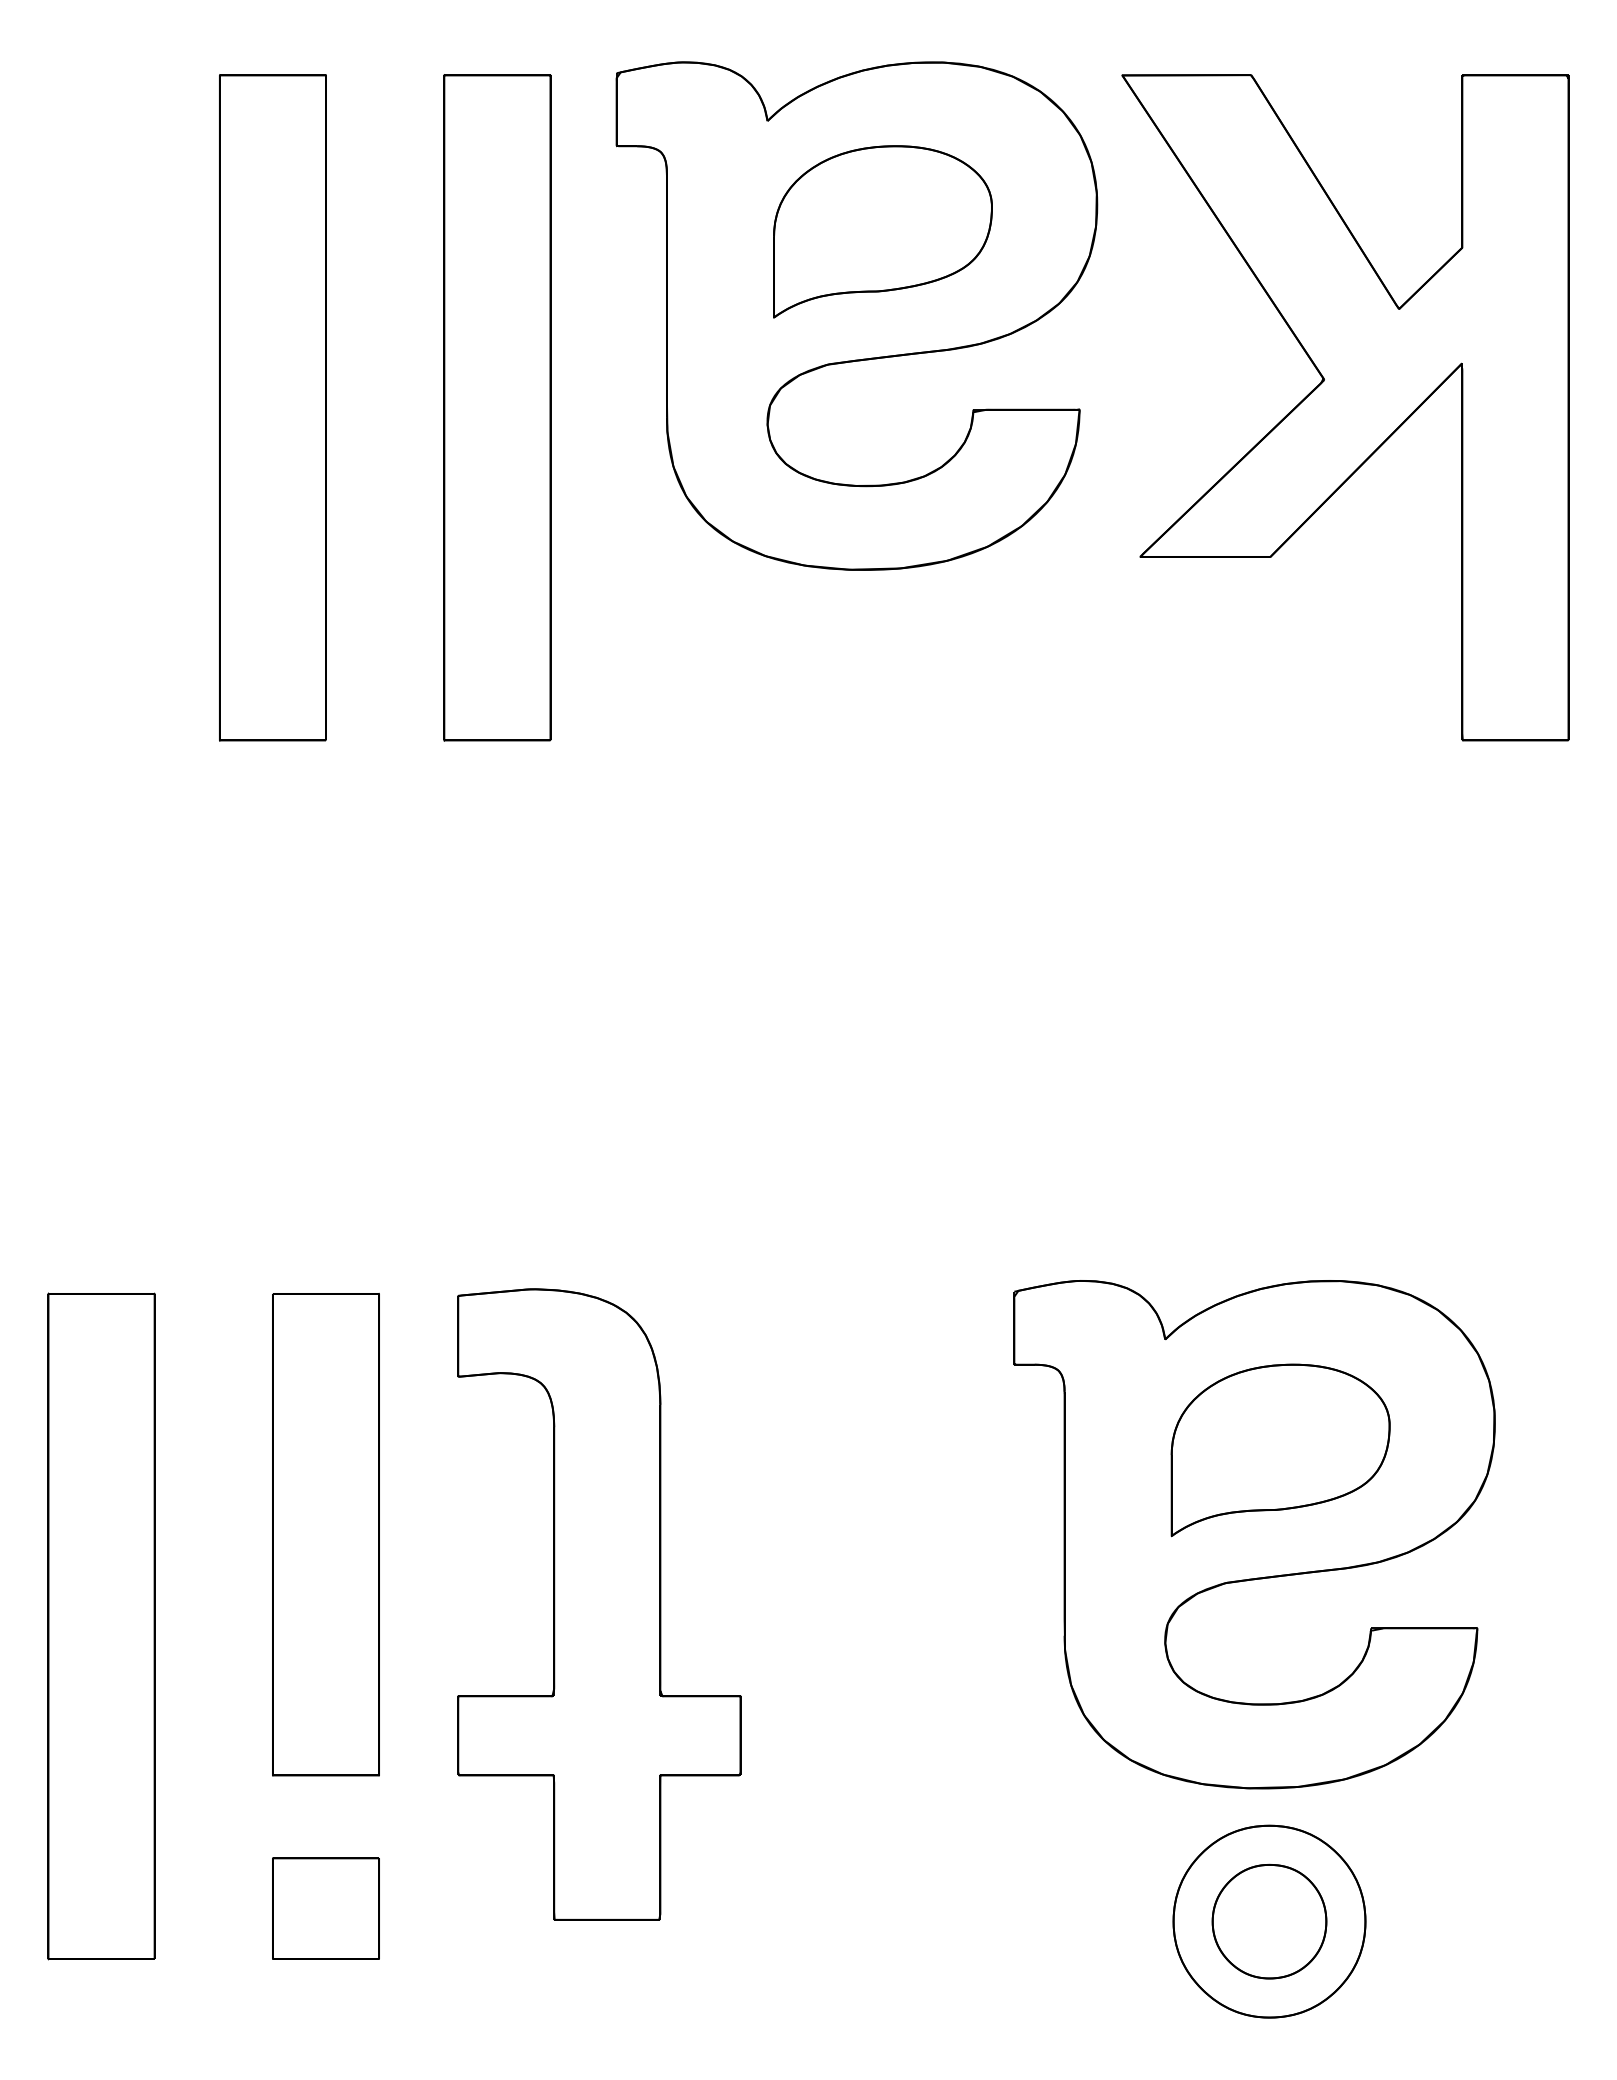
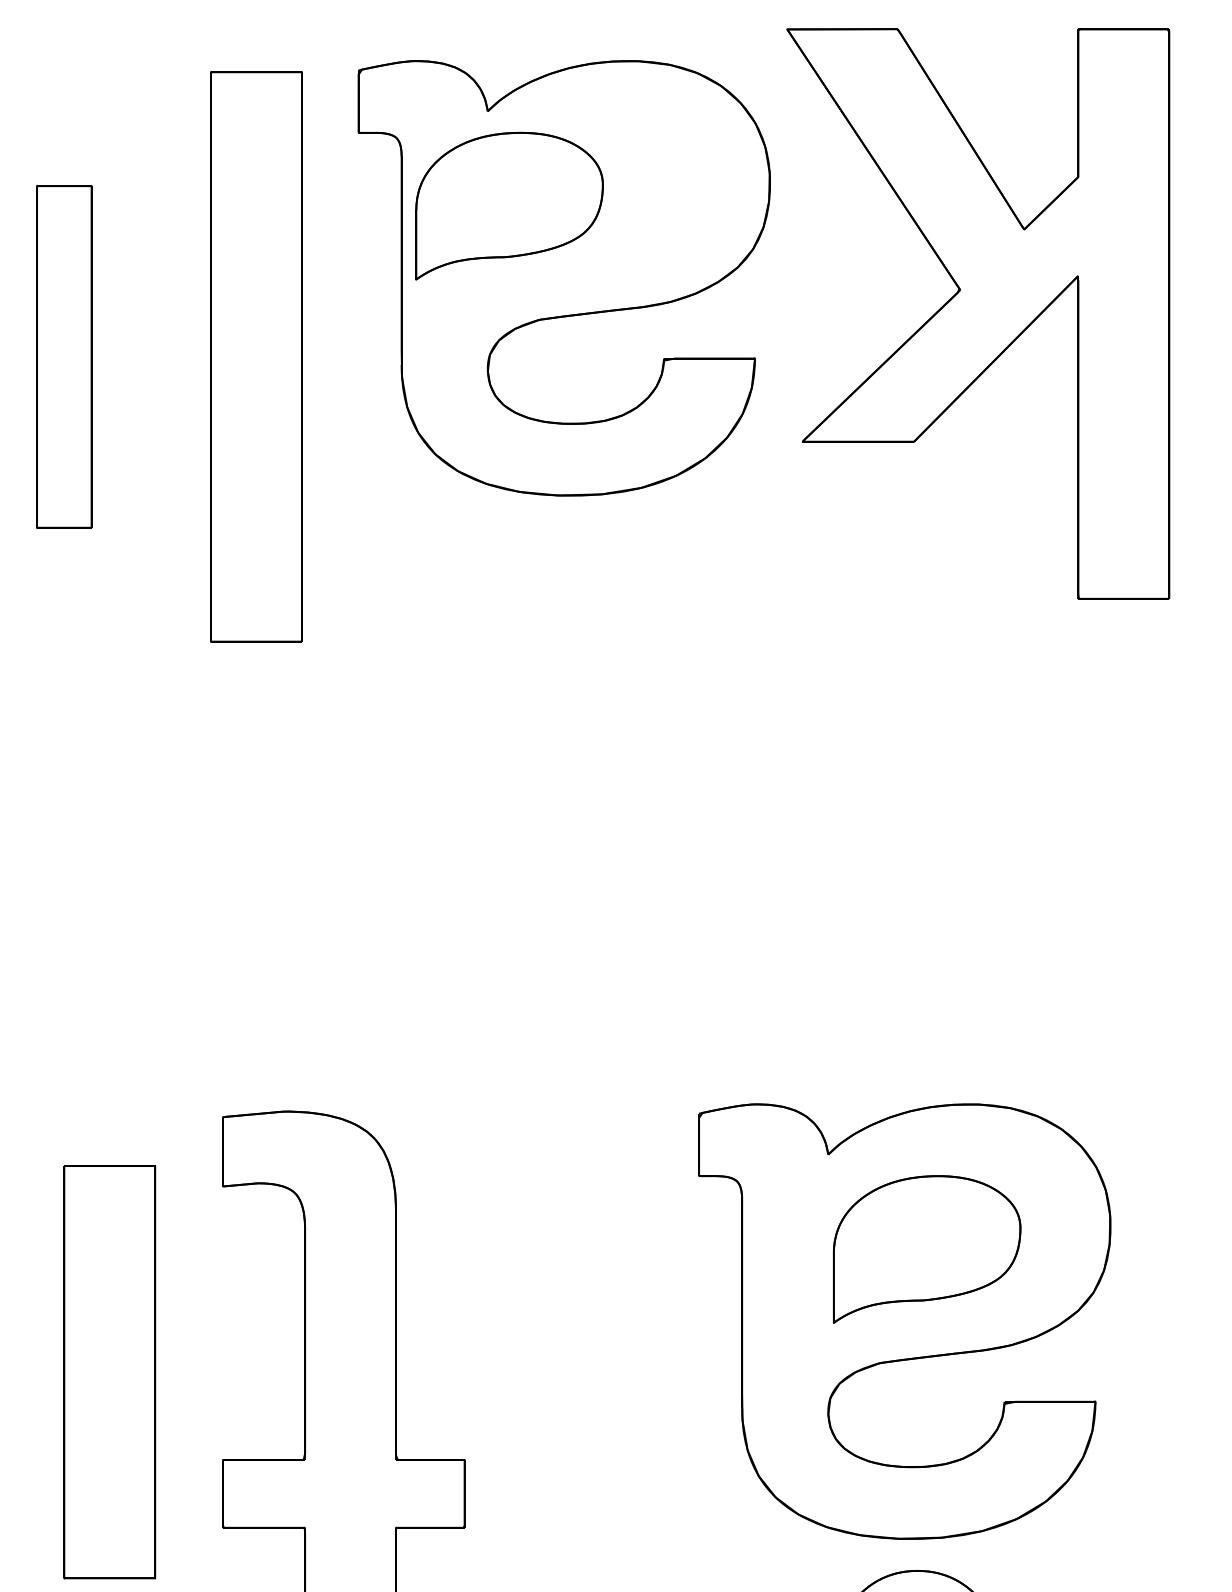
part: (882, 231) -> (509, 205), moved
part: (272, 407) -> (63, 356), size x0.6
part: (1345, 407) -> (978, 313), moved
part: (325, 1534) -> (109, 1372), moved

